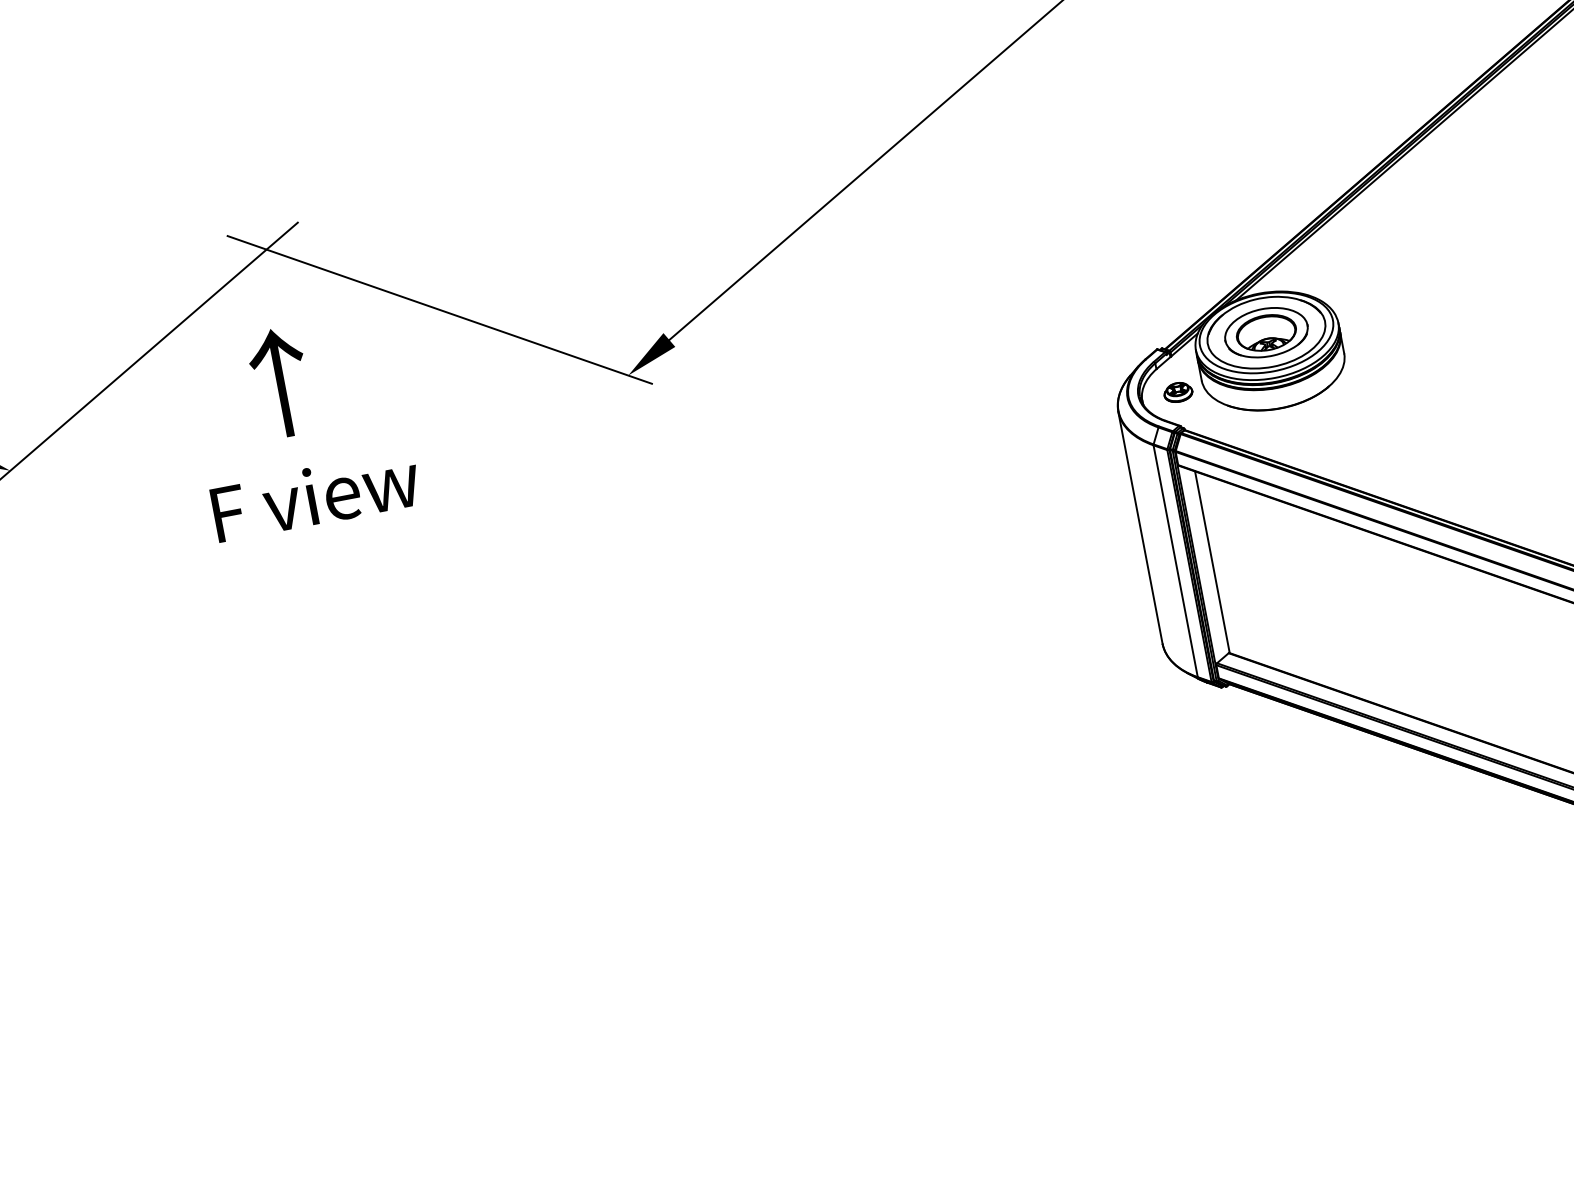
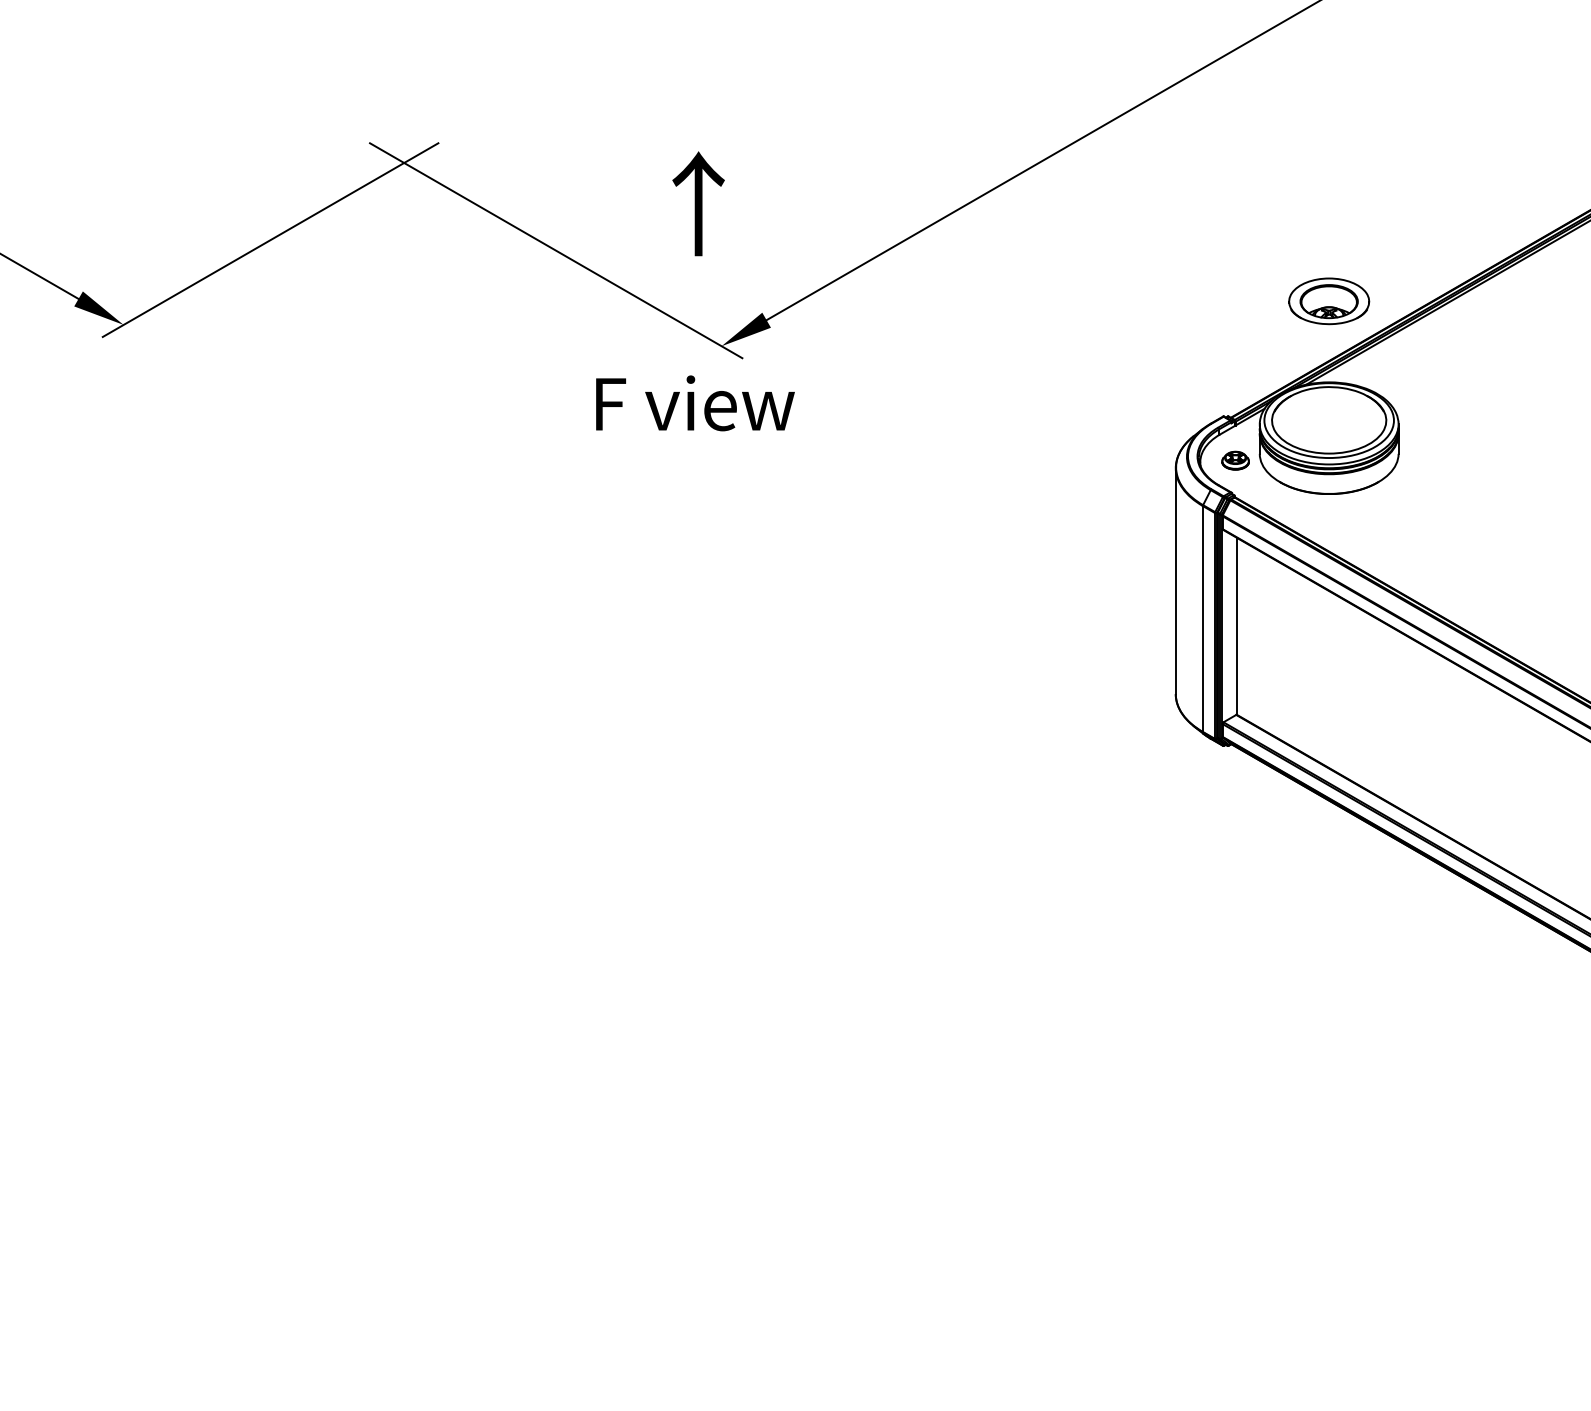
part: (1266, 332) -> (1329, 301), moved
text: (280, 382) -> (698, 203), moved
text: (316, 496) -> (695, 403), moved

